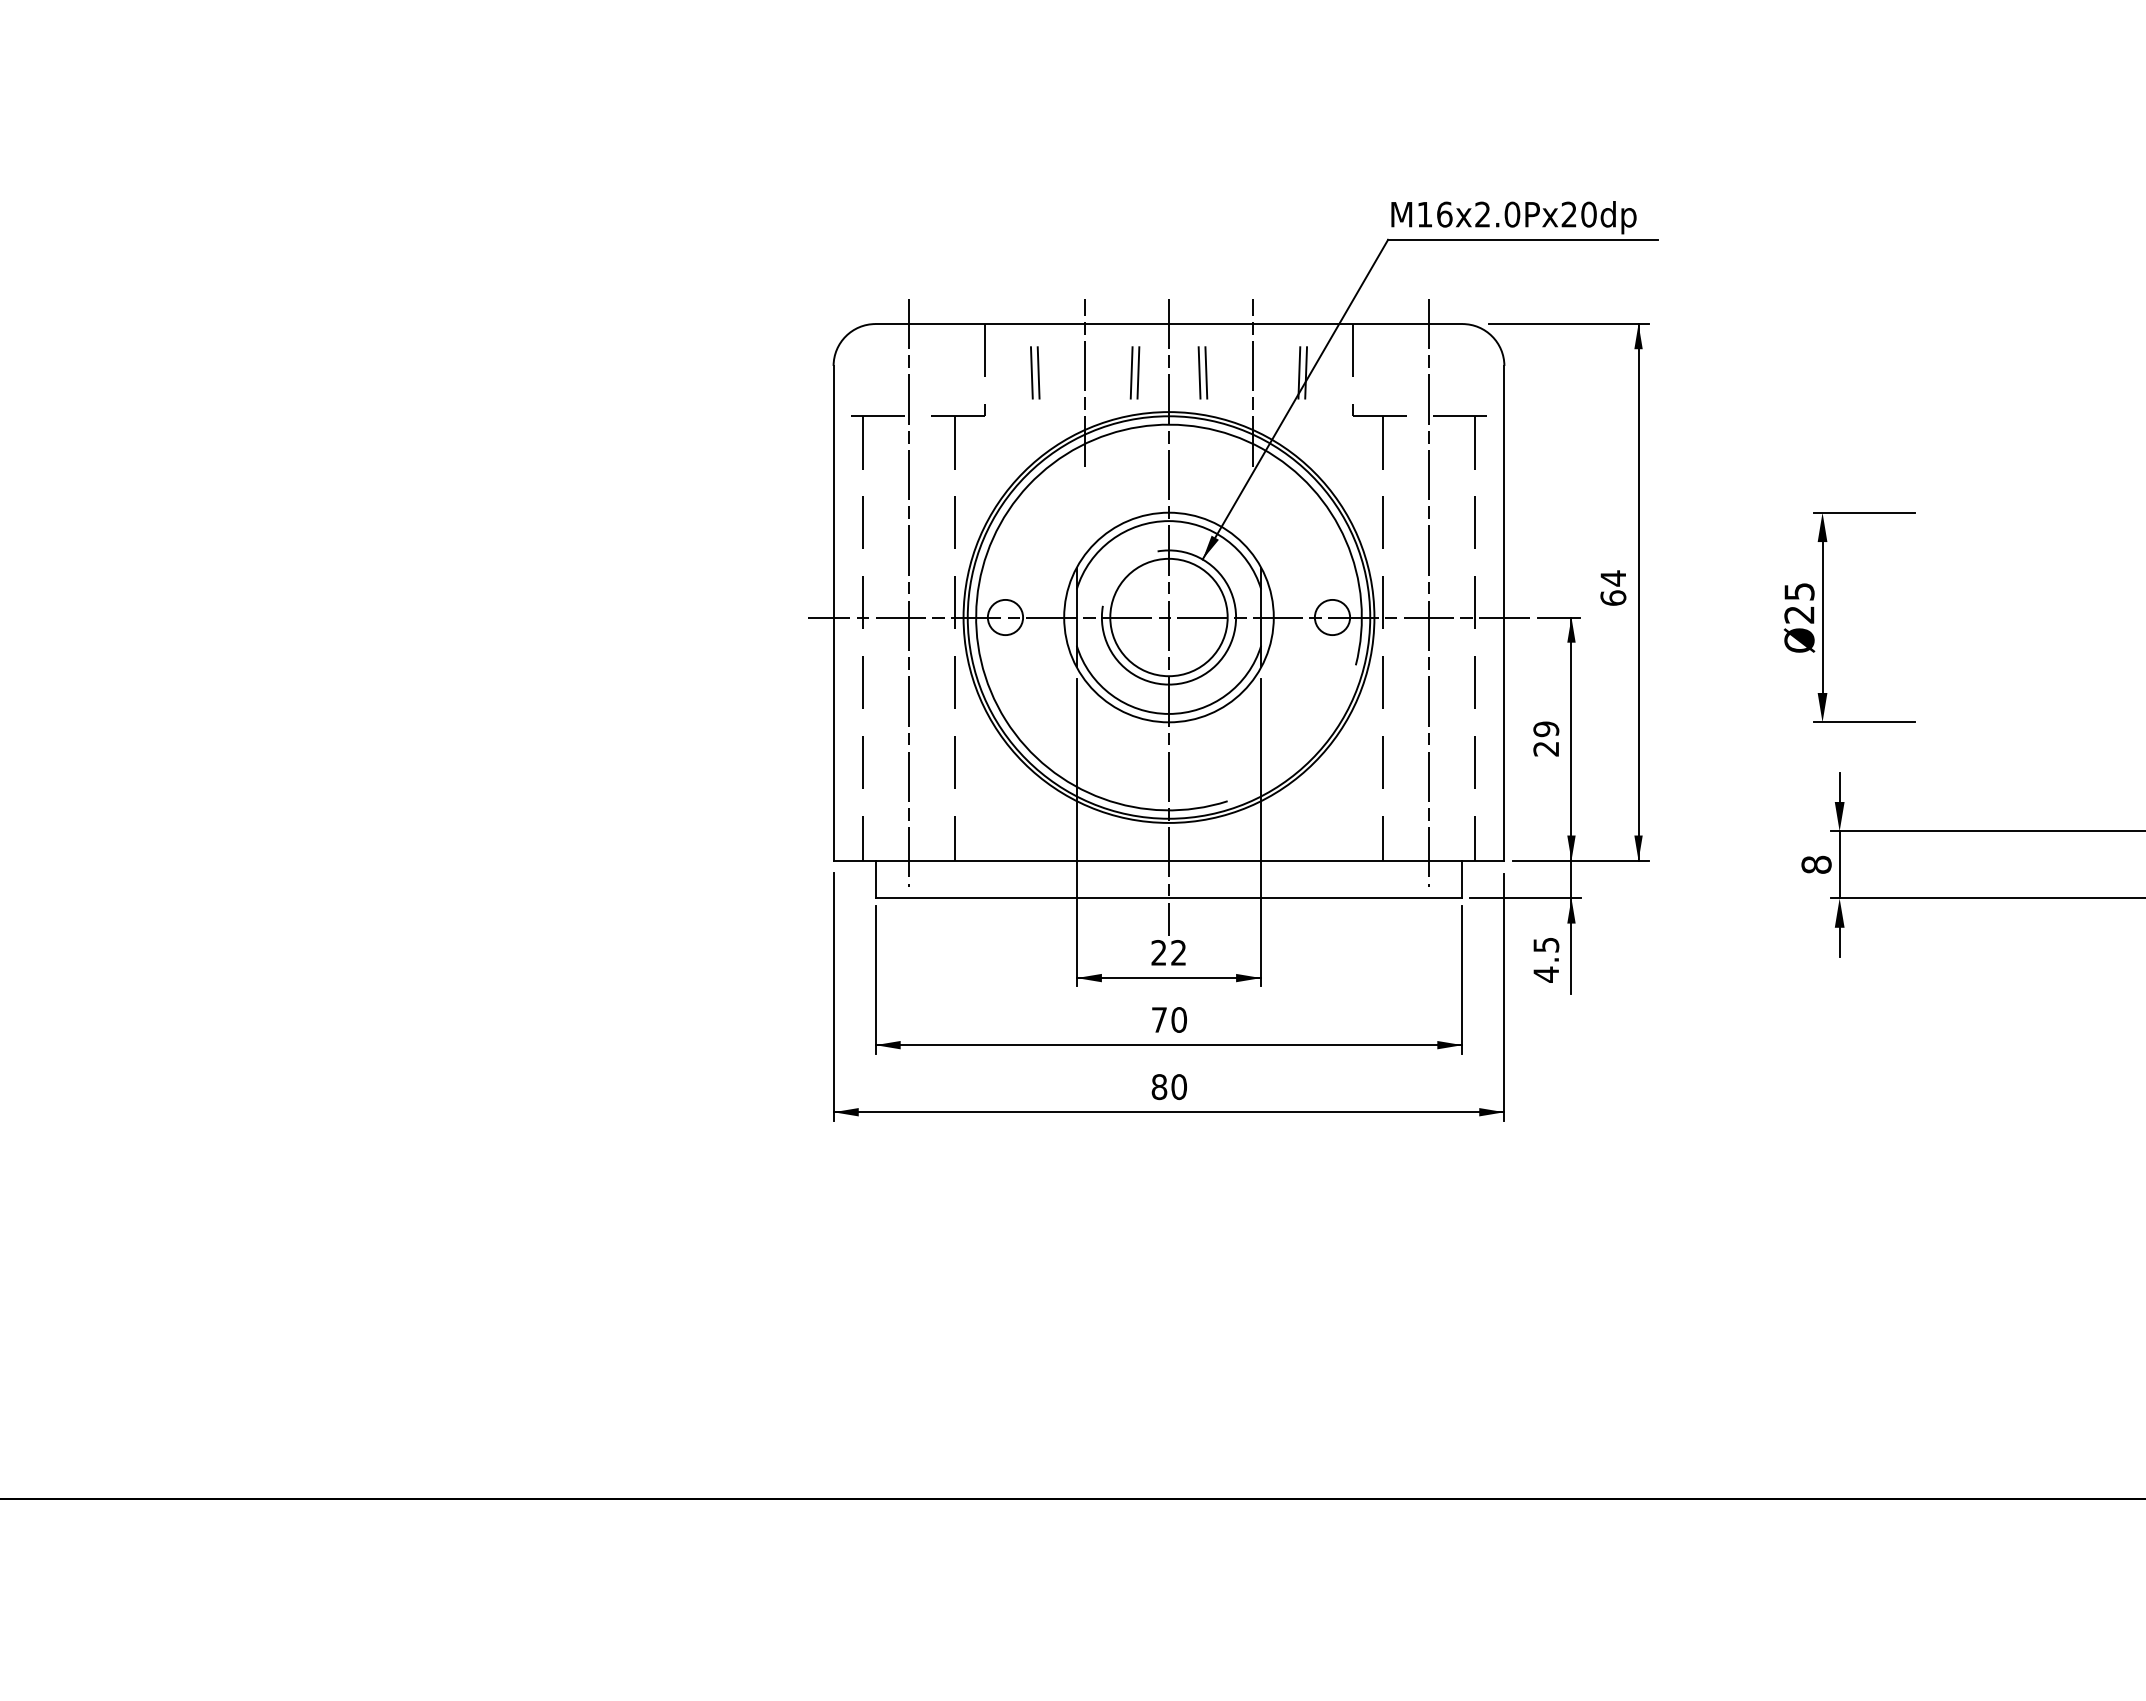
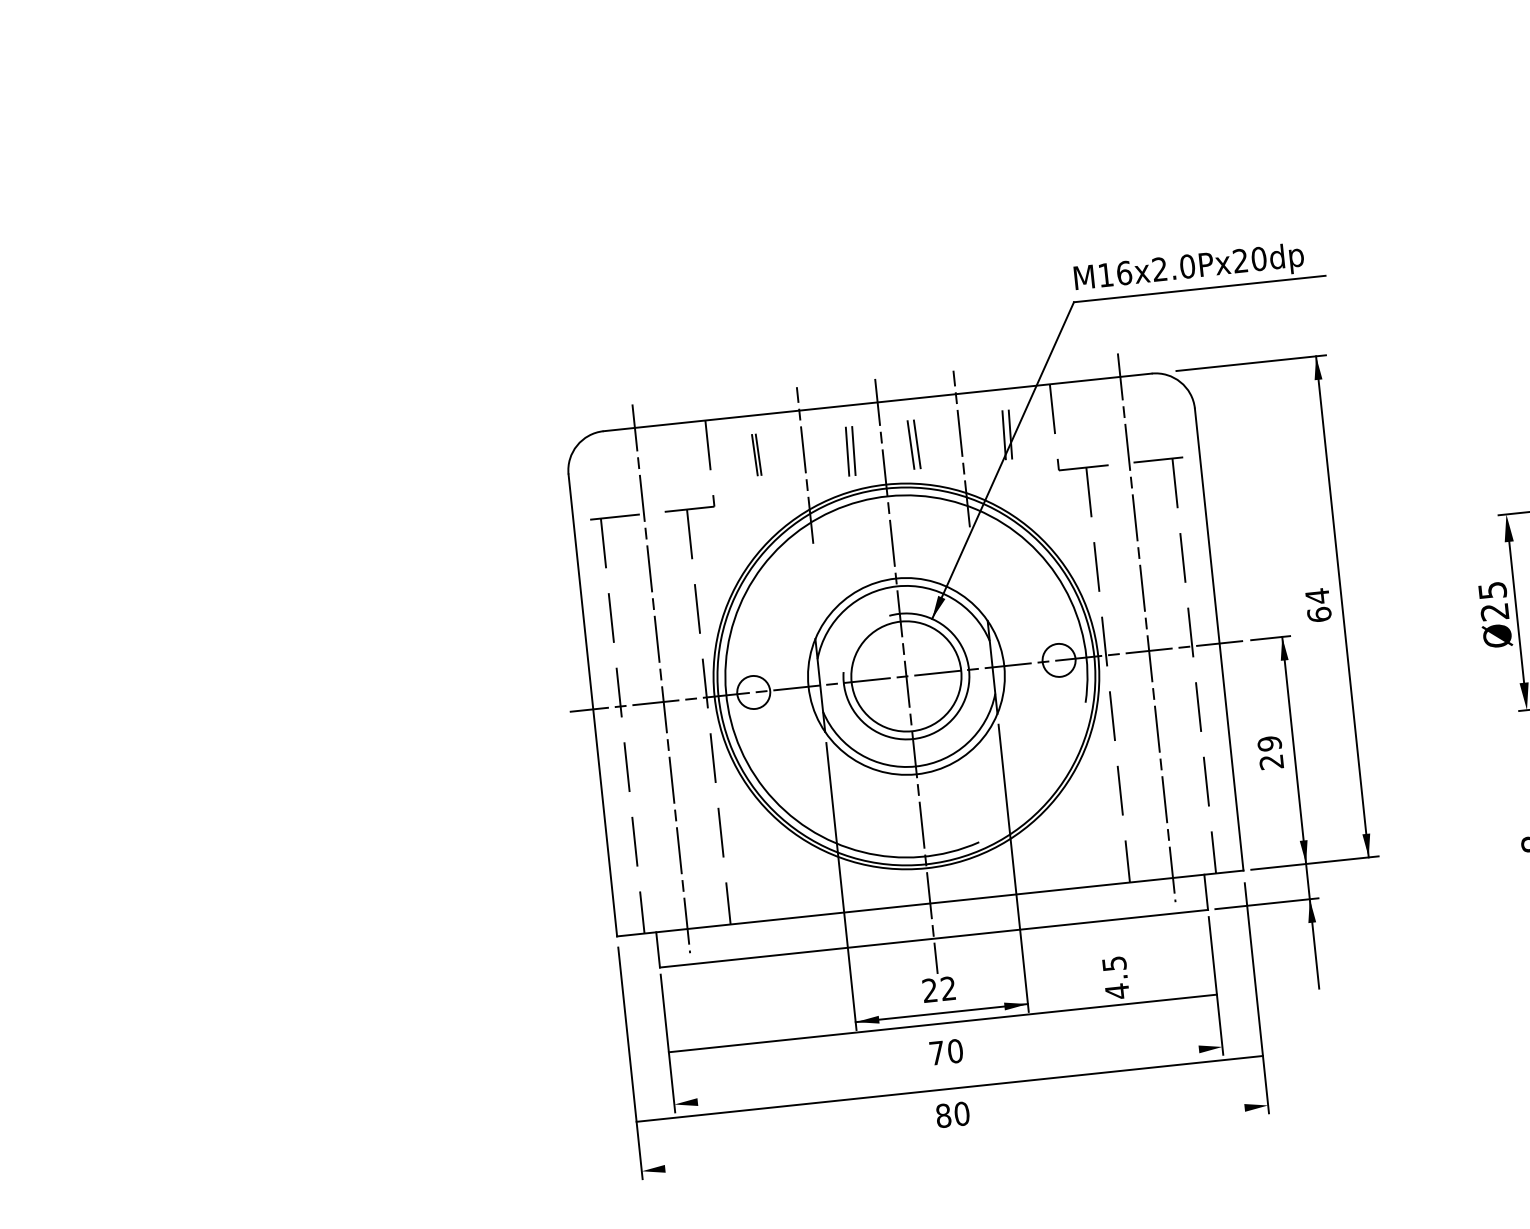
part: (1035, 372) -> (757, 460), size x0.6
text: (1546, 960) -> (1116, 978), moved
line: (1168, 1045) -> (942, 1023), moved
line: (1168, 1112) -> (949, 1089), moved

